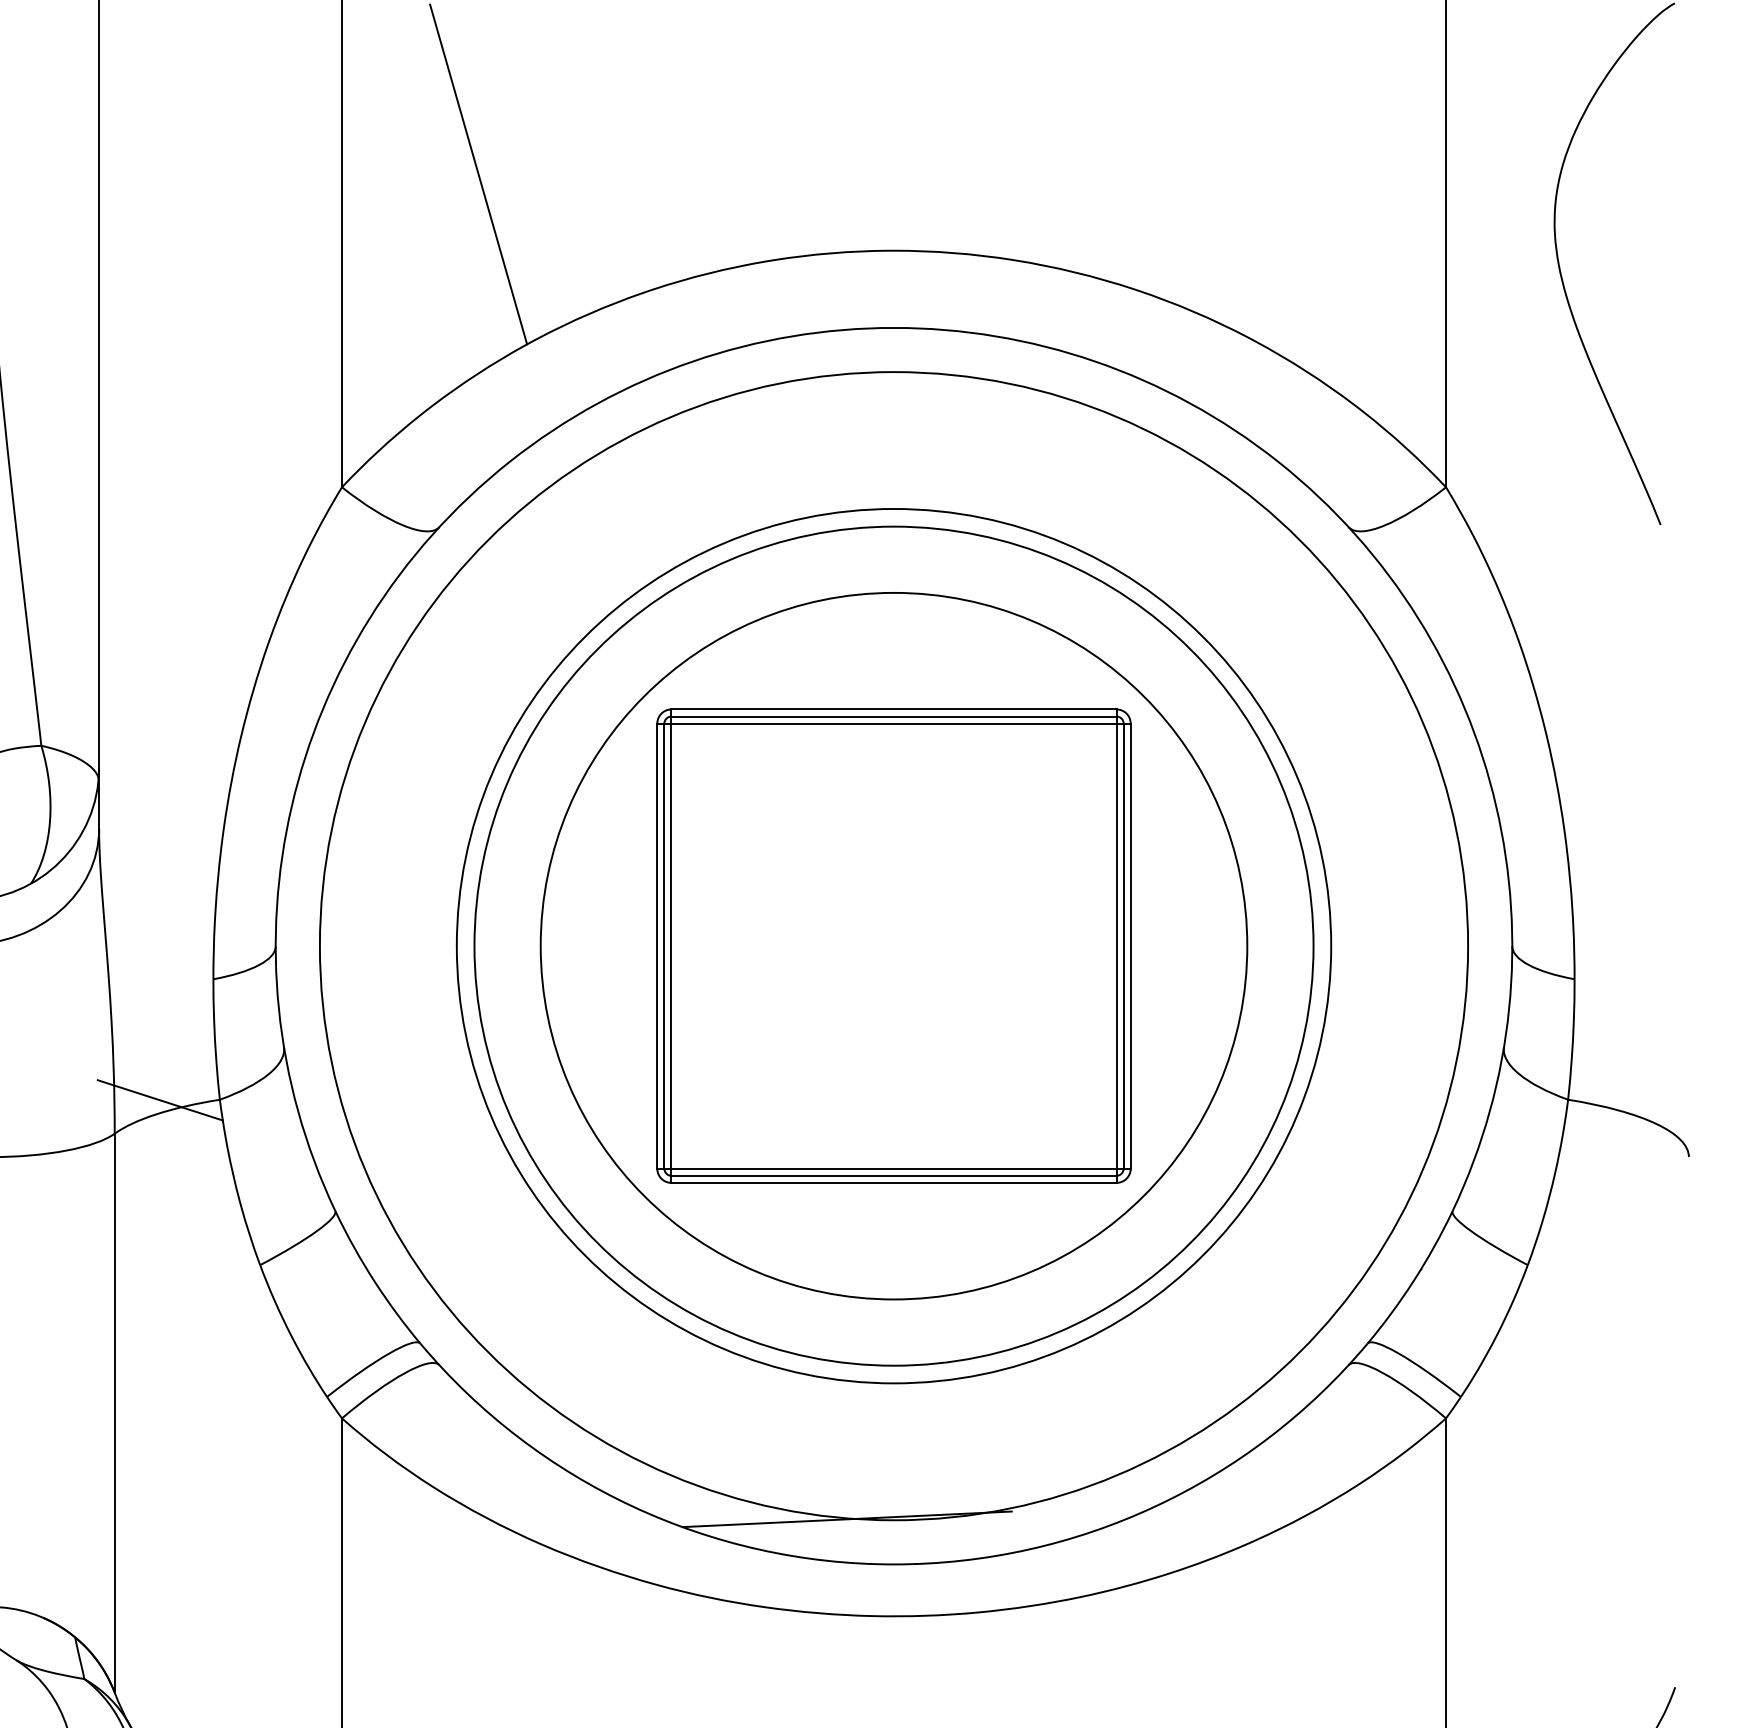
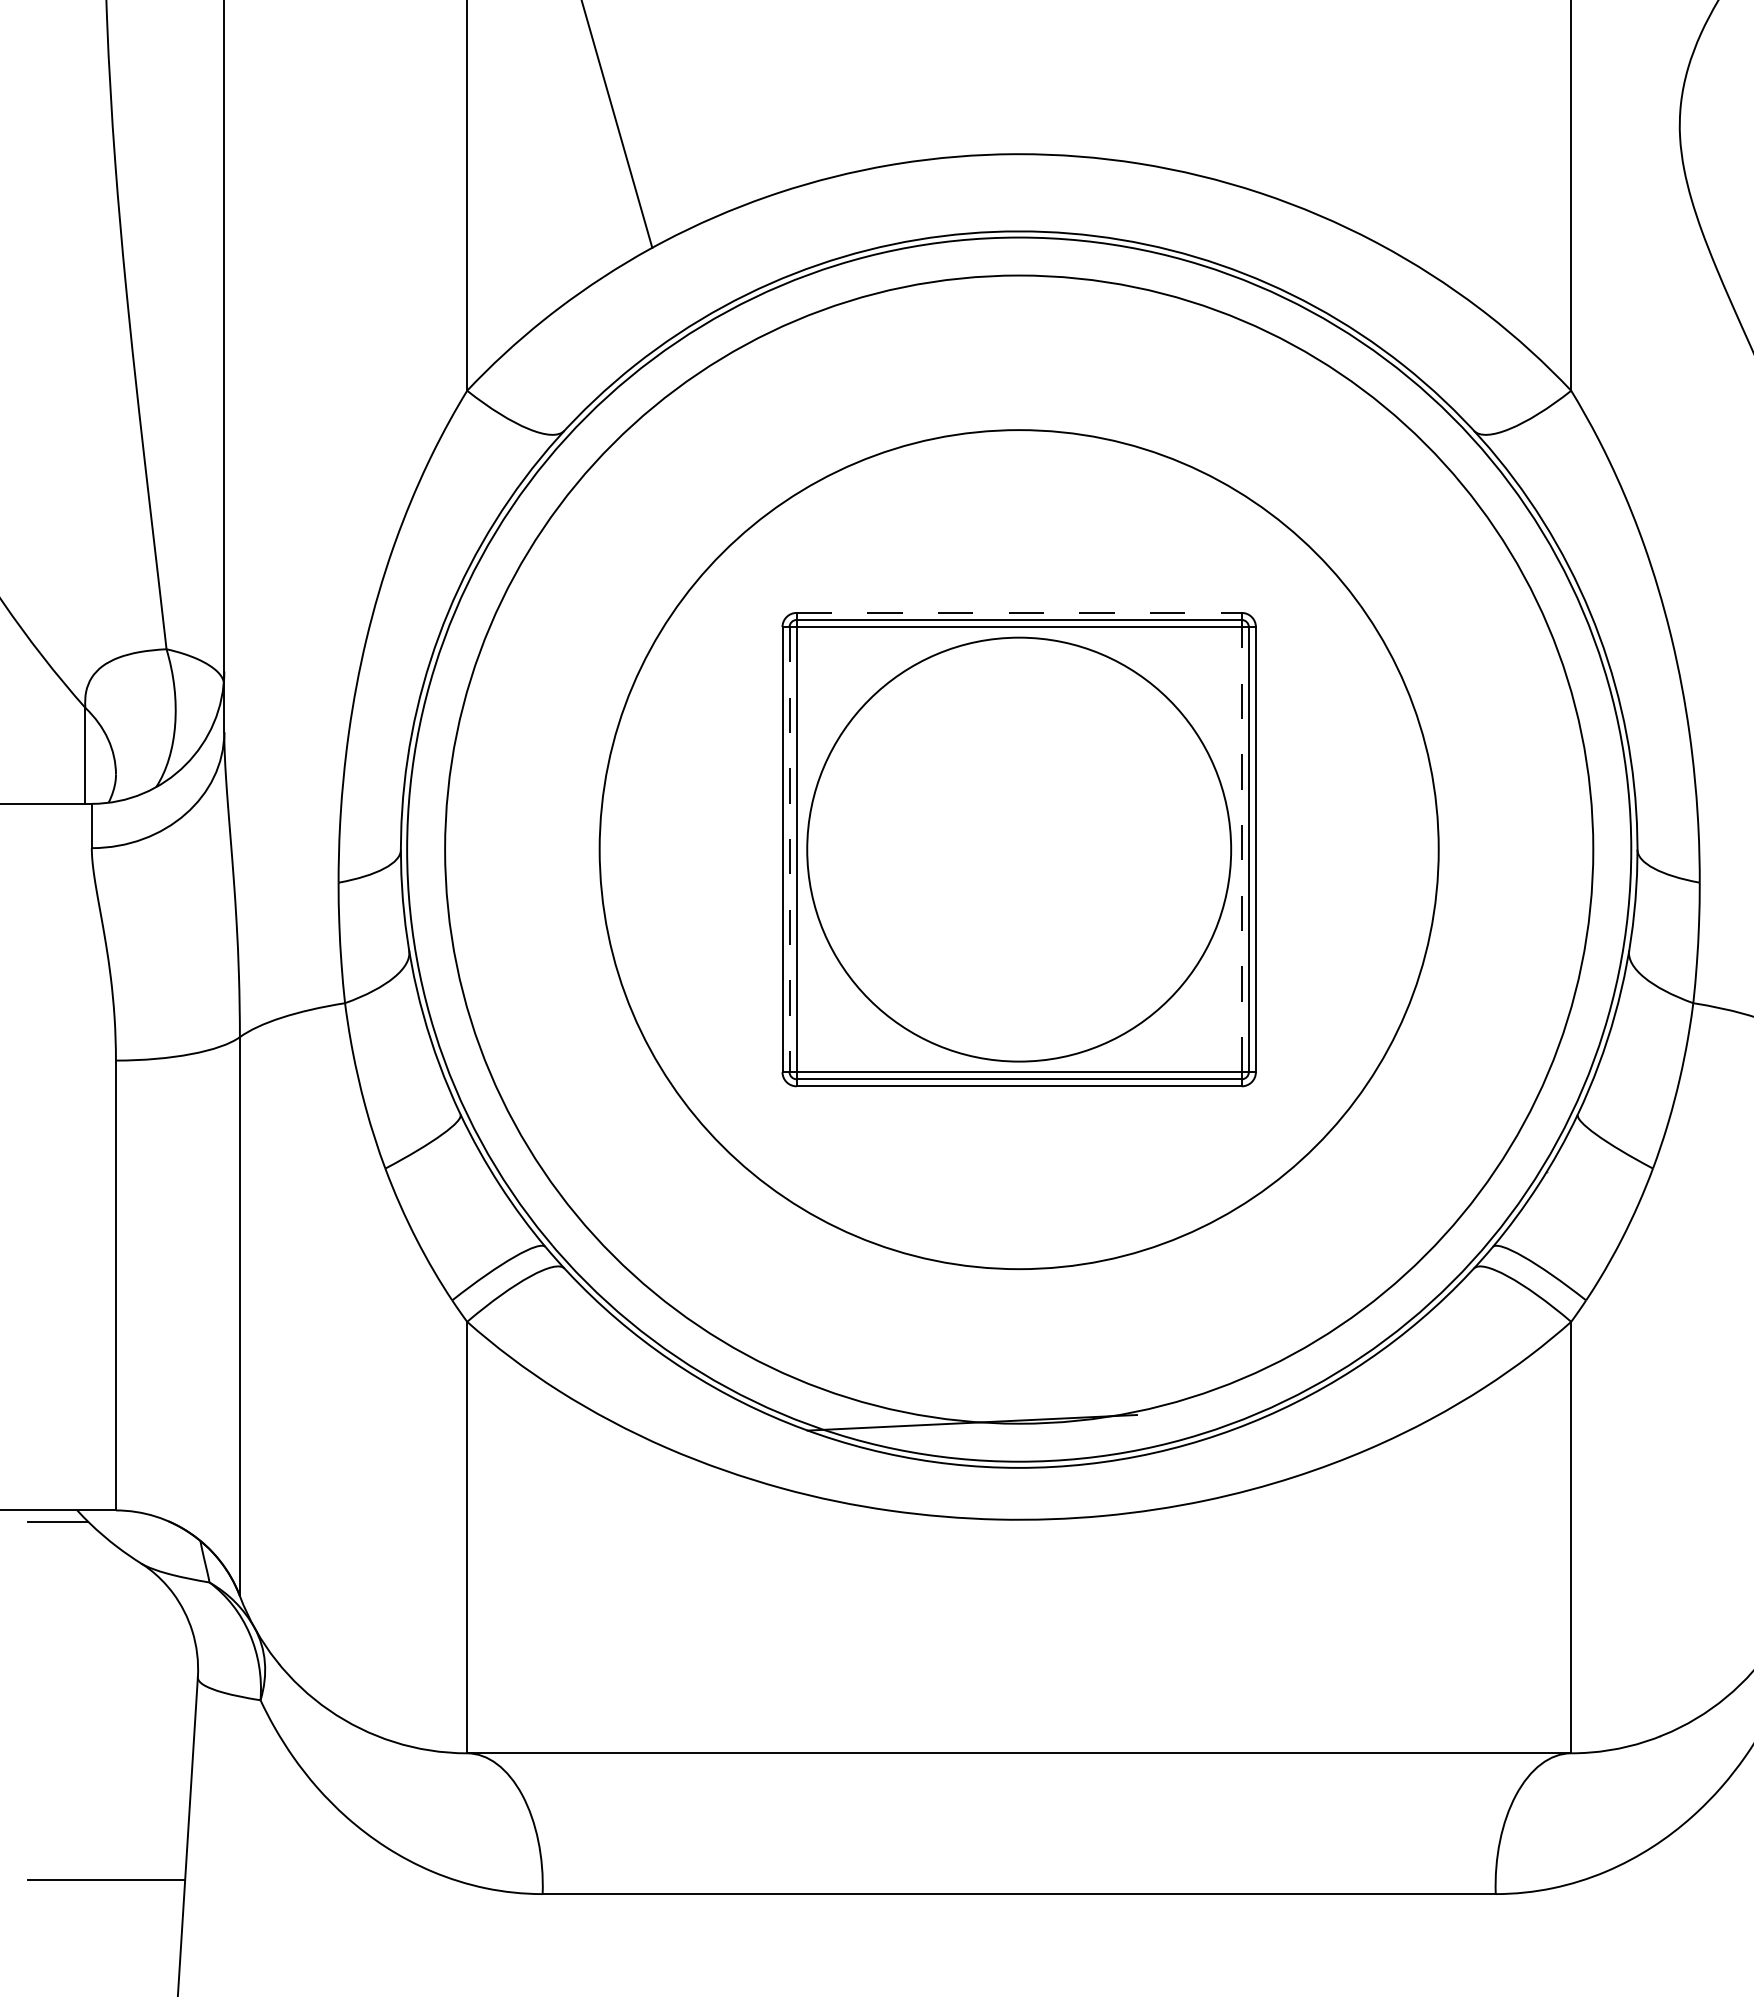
line: (894, 709) -> (1019, 612), solid -> dashed
line: (664, 946) -> (789, 849), solid -> dashed
circle: (893, 946) -> (1018, 849), size x0.6
circle: (894, 946) -> (1019, 849), size x1.4
line: (1116, 946) -> (1241, 849), solid -> dashed
line: (160, 1100) -> (285, 1003), removed

